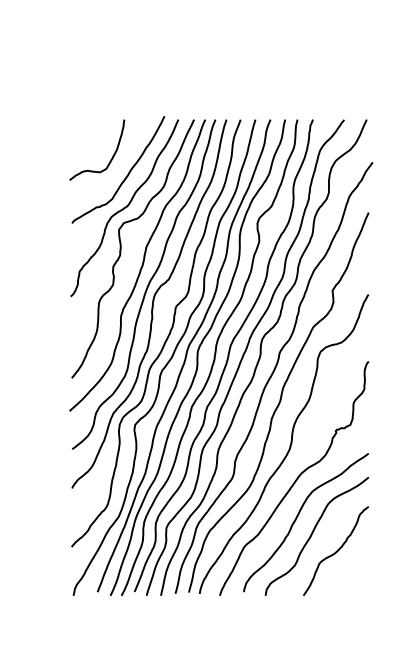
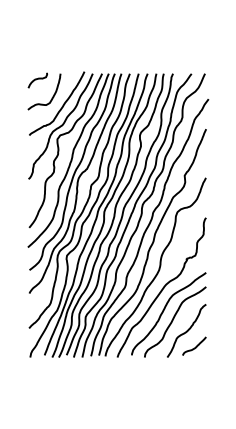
curve: (85, 129) -> (37, 79), added
curve: (350, 577) -> (195, 346), added

